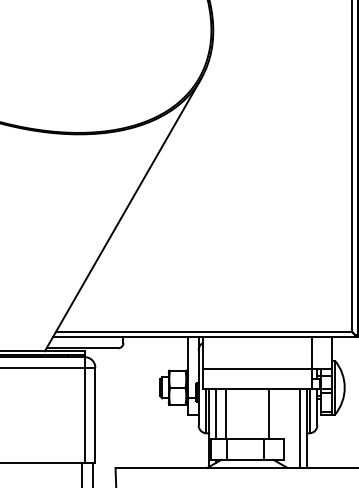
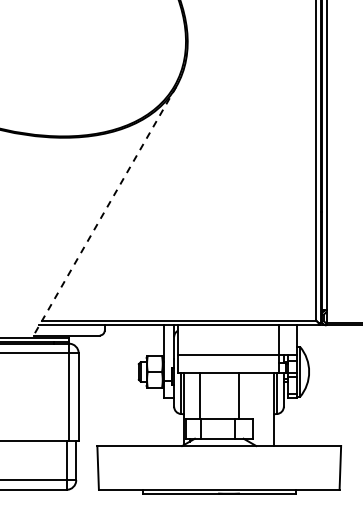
line: (123, 215) -> (104, 212), solid -> dashed
line: (216, 414) -> (190, 396), removed
line: (299, 428) -> (267, 409), removed

